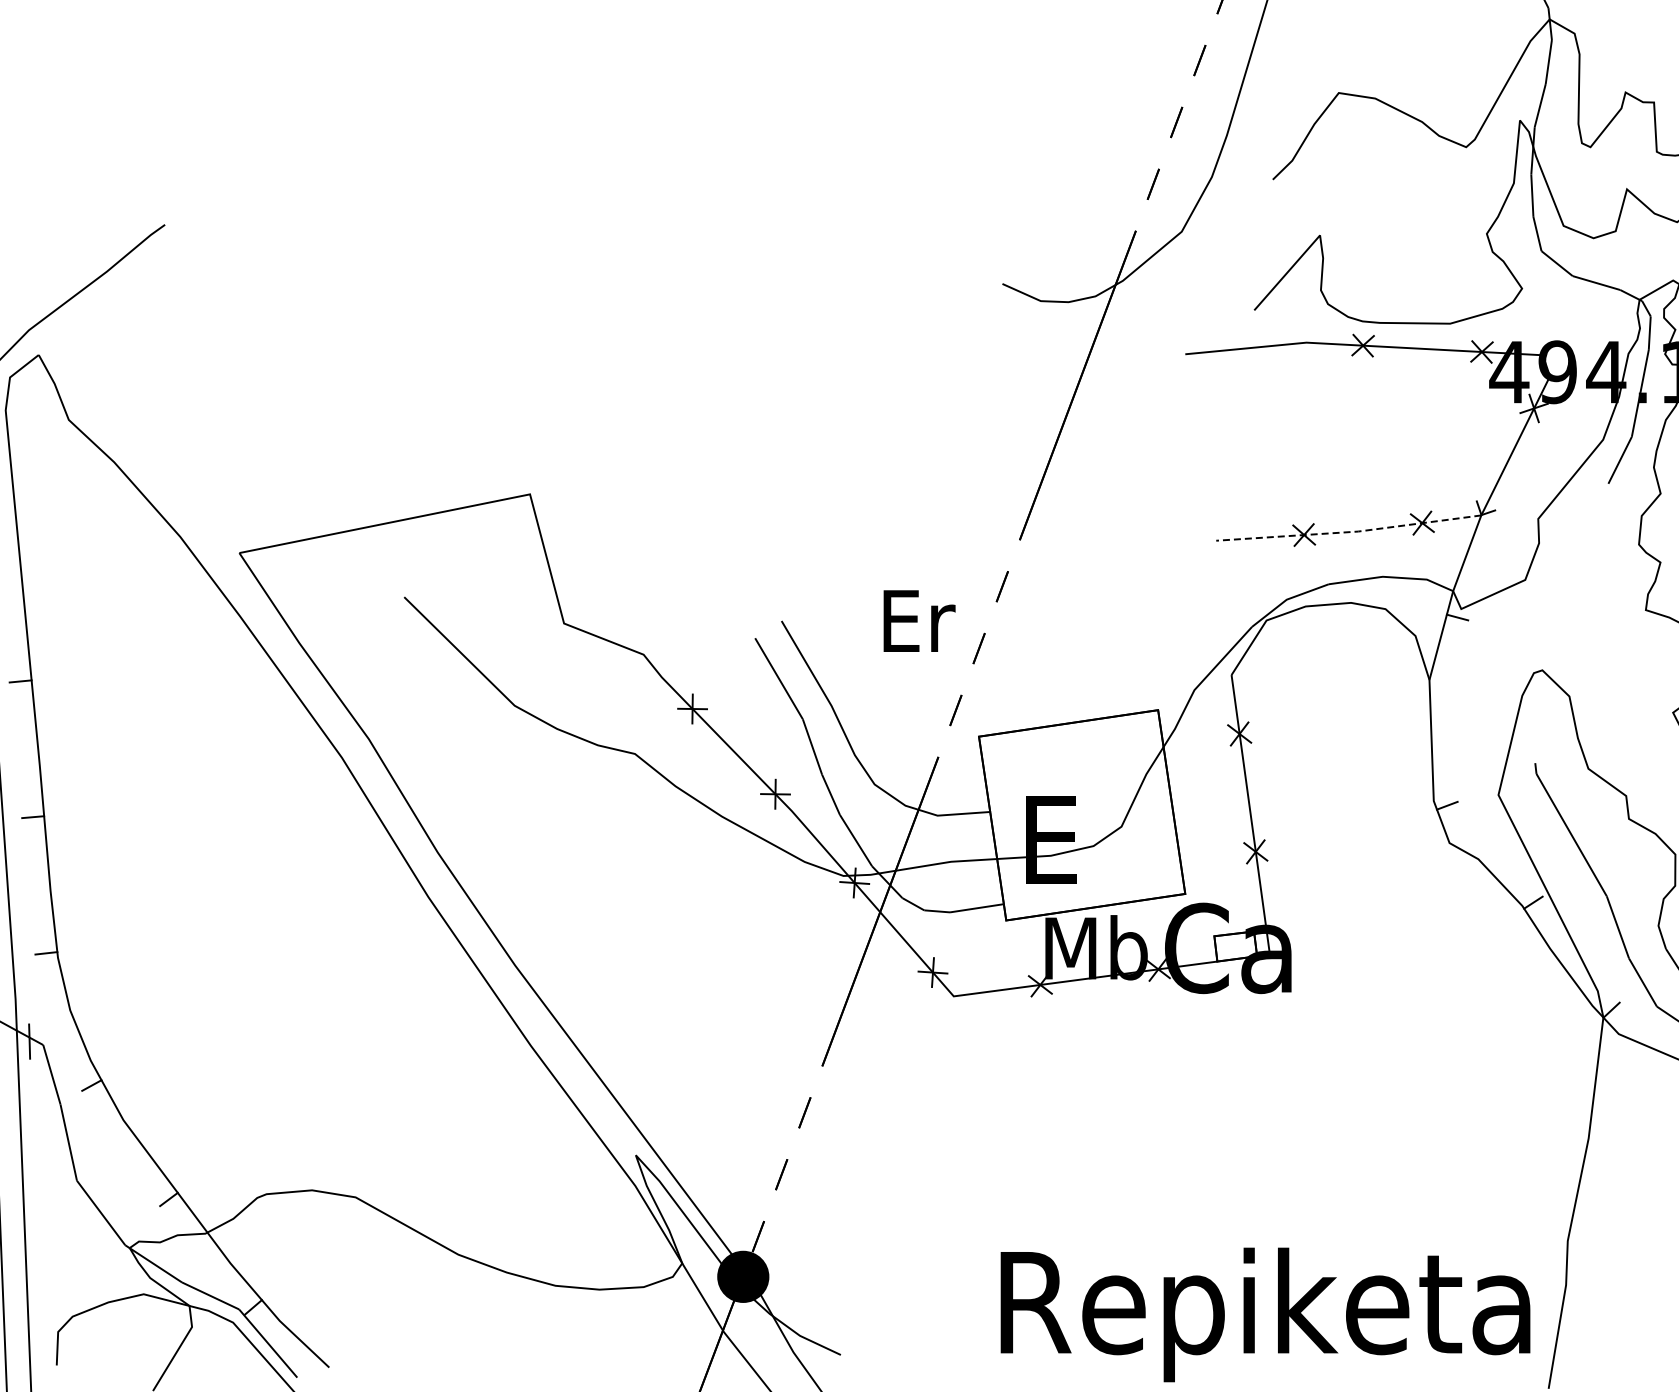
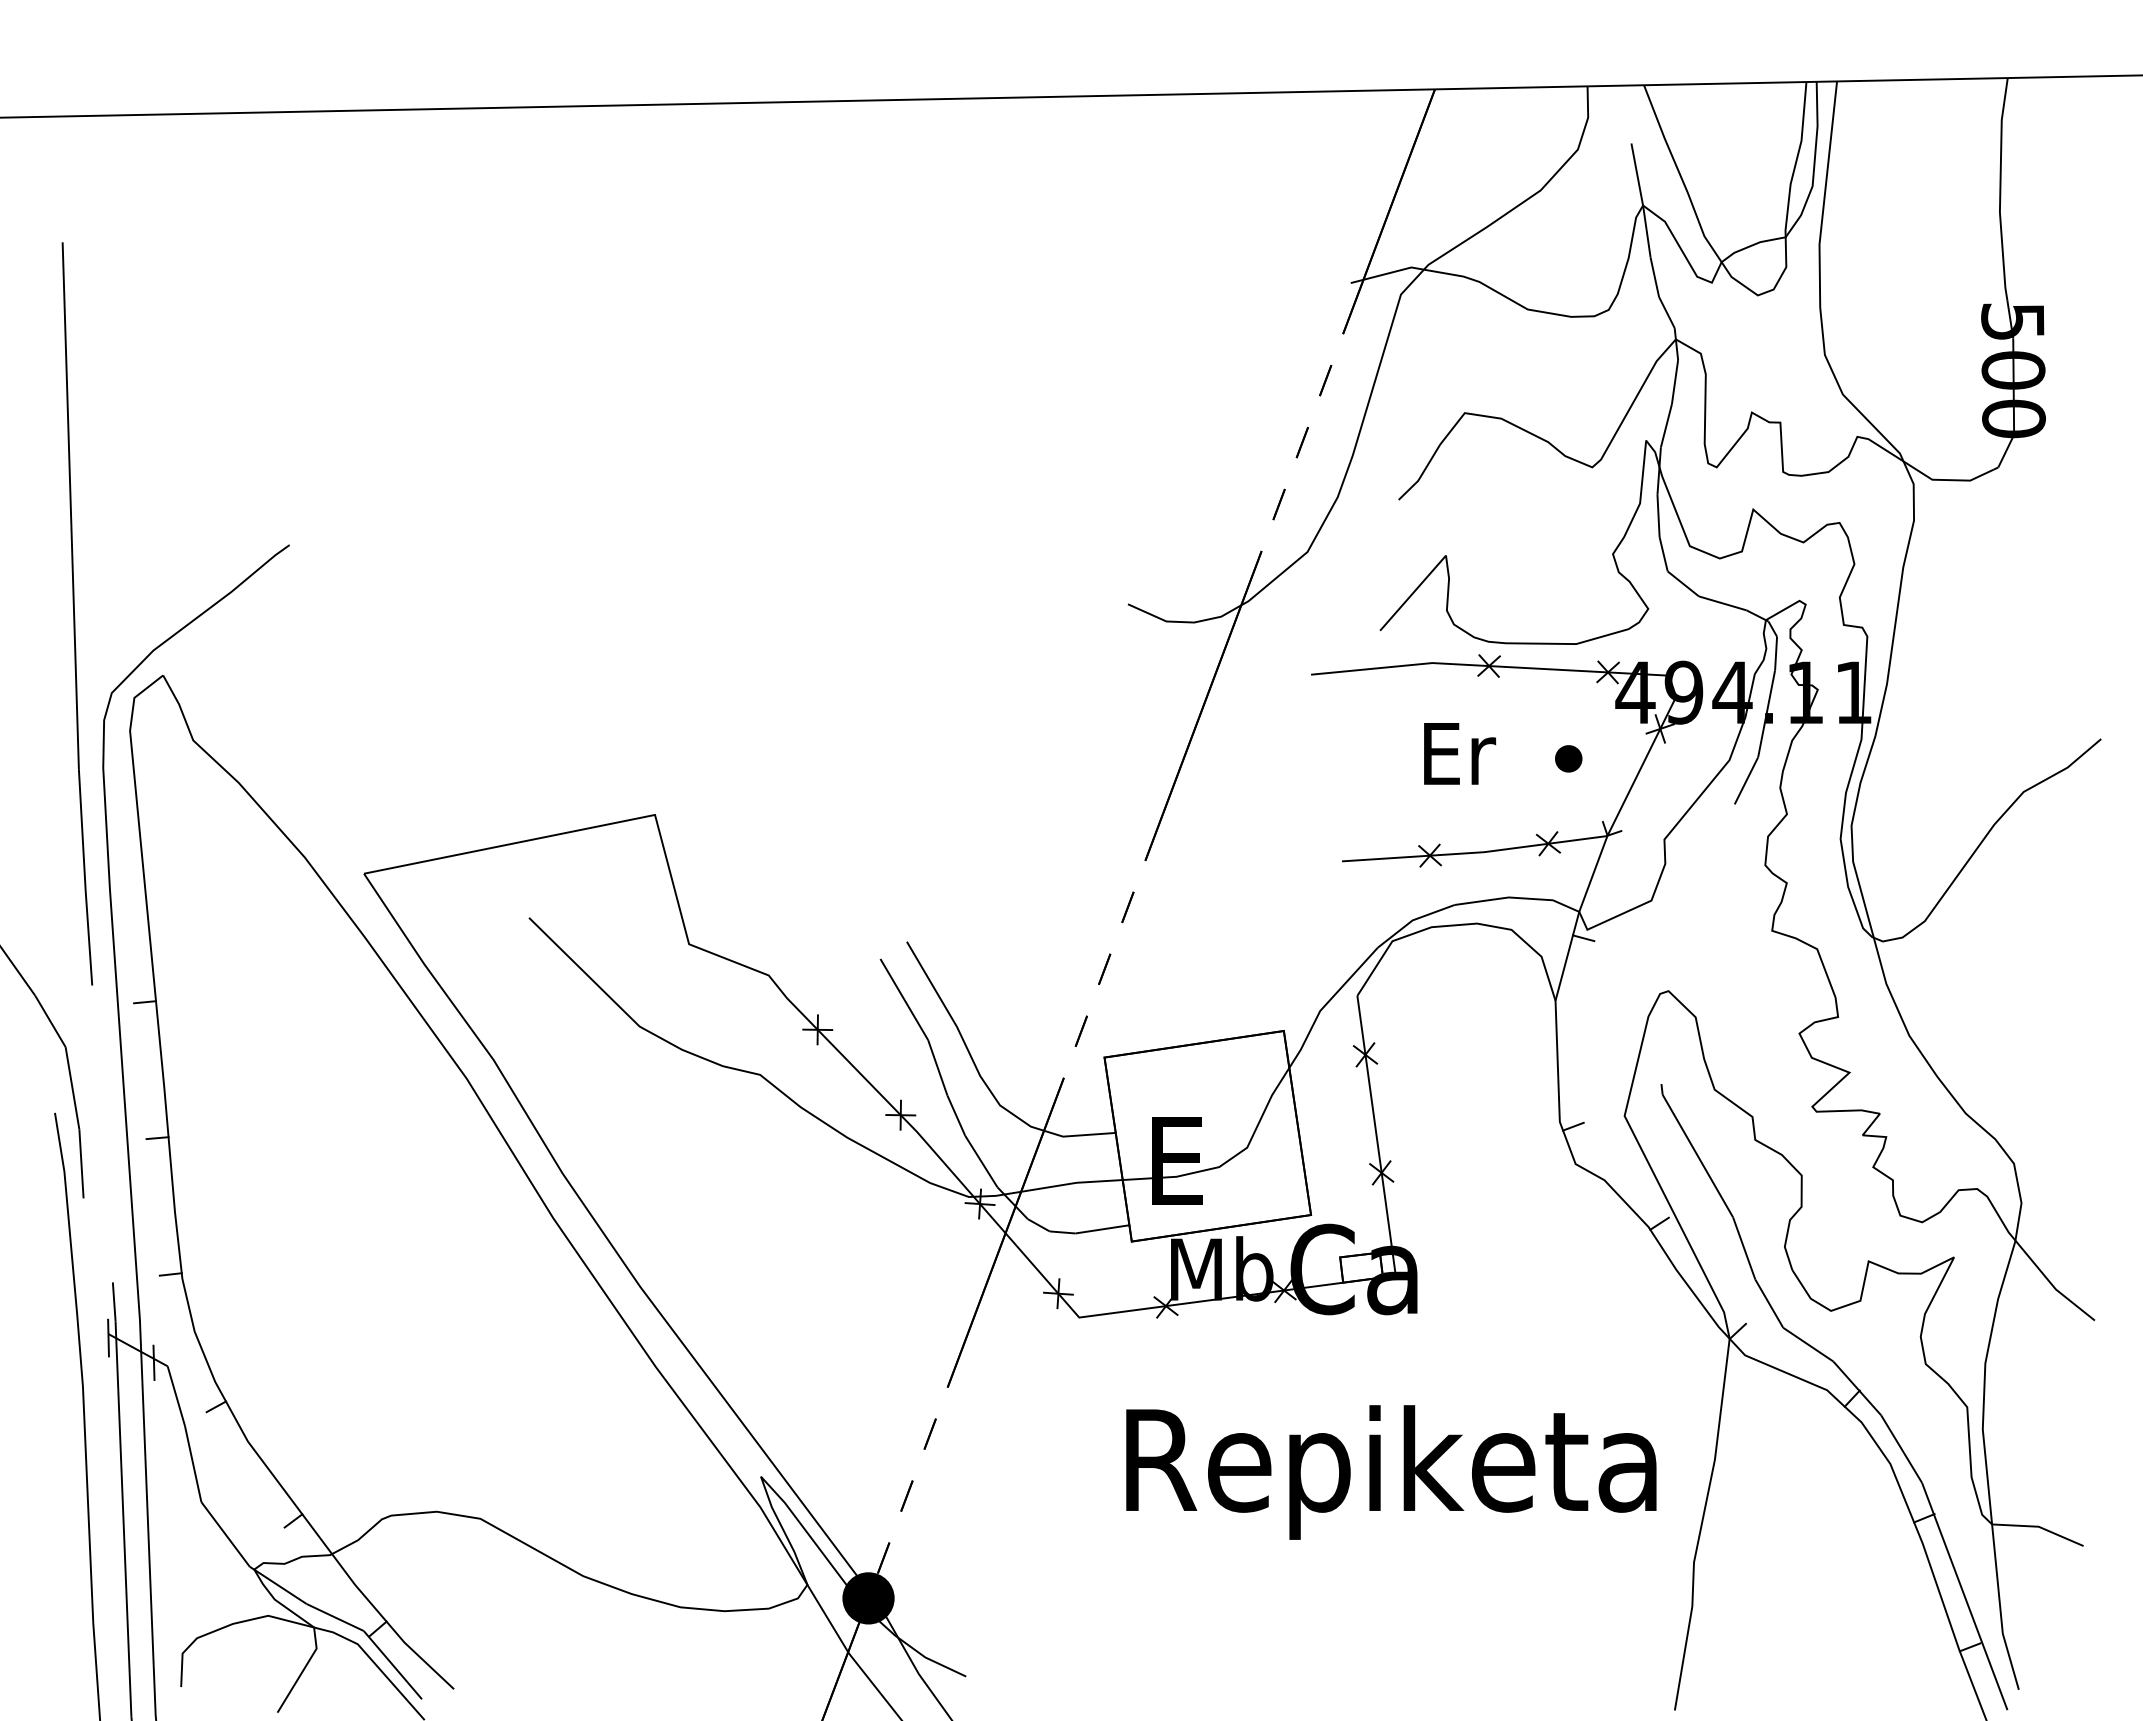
part: (1442, 437) -> (1568, 758), added
line: (1349, 531) -> (1475, 852), dashed -> solid
text: (920, 620) -> (1460, 753), moved
text: (1265, 1314) -> (1391, 1472), moved

